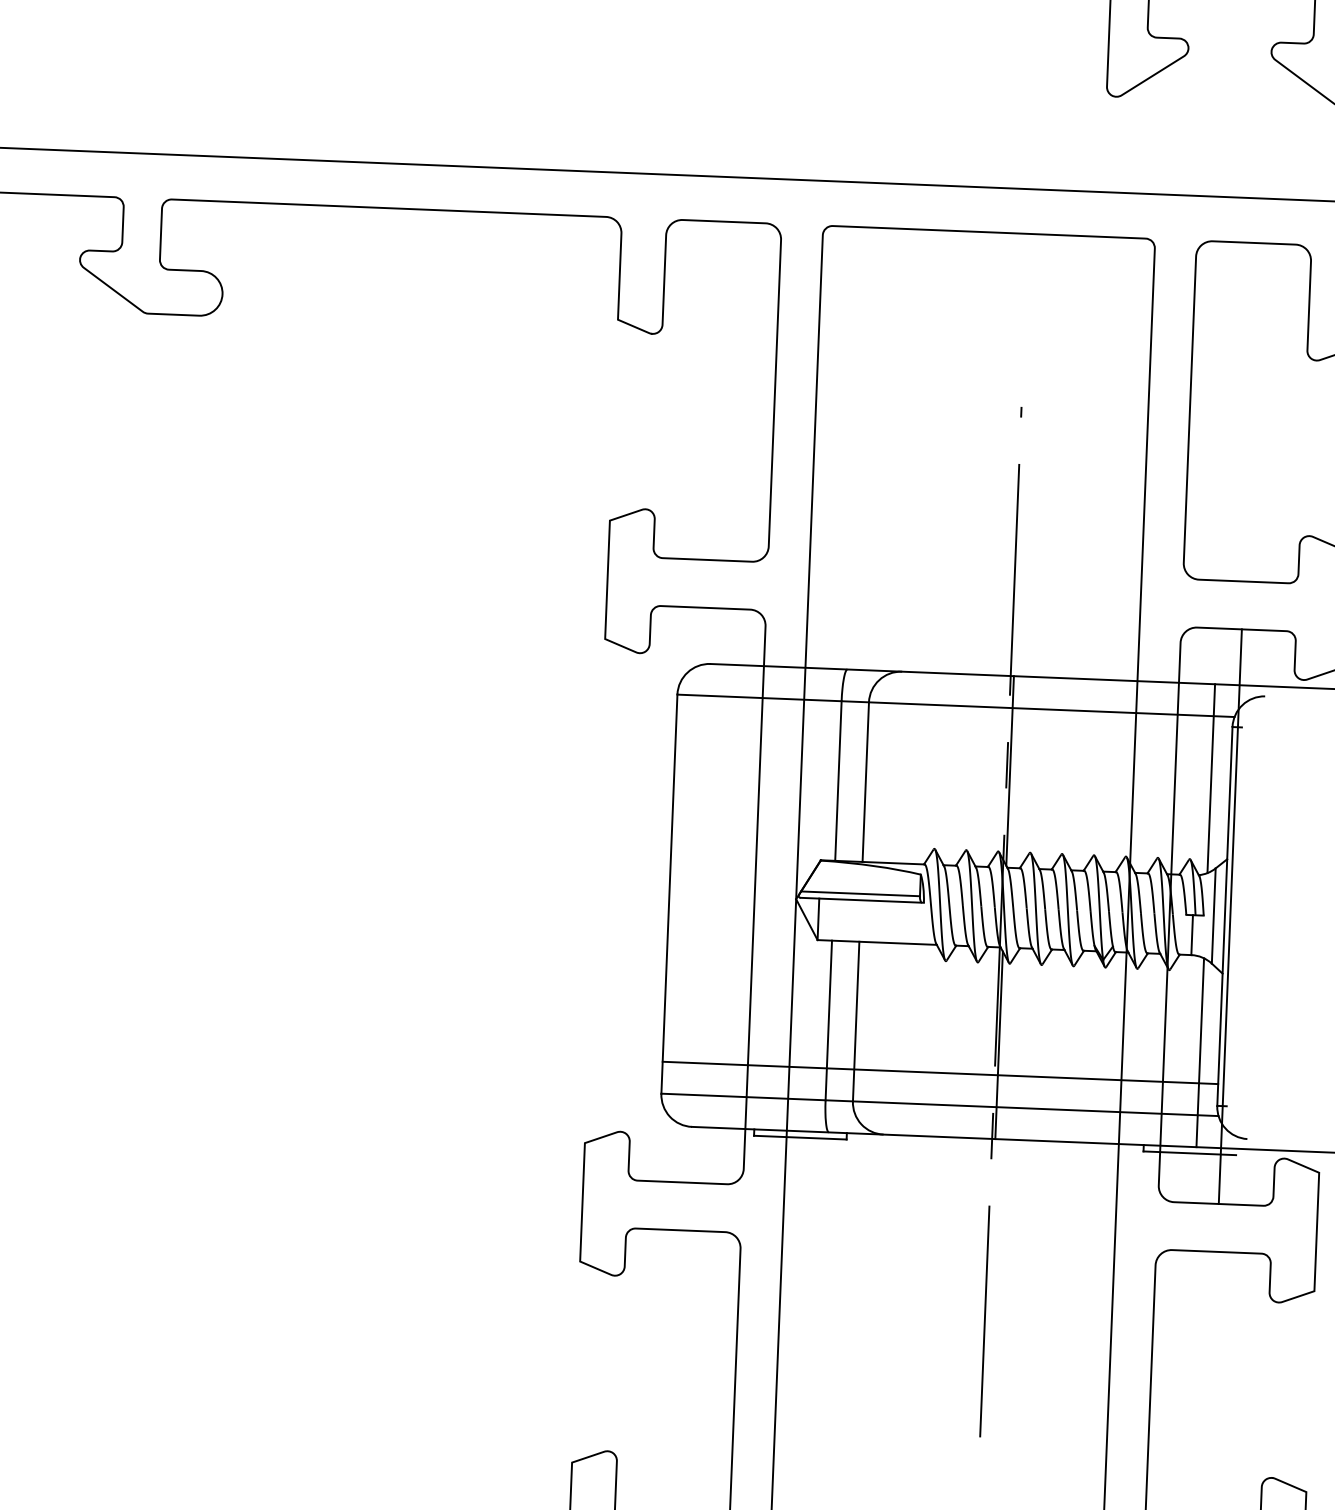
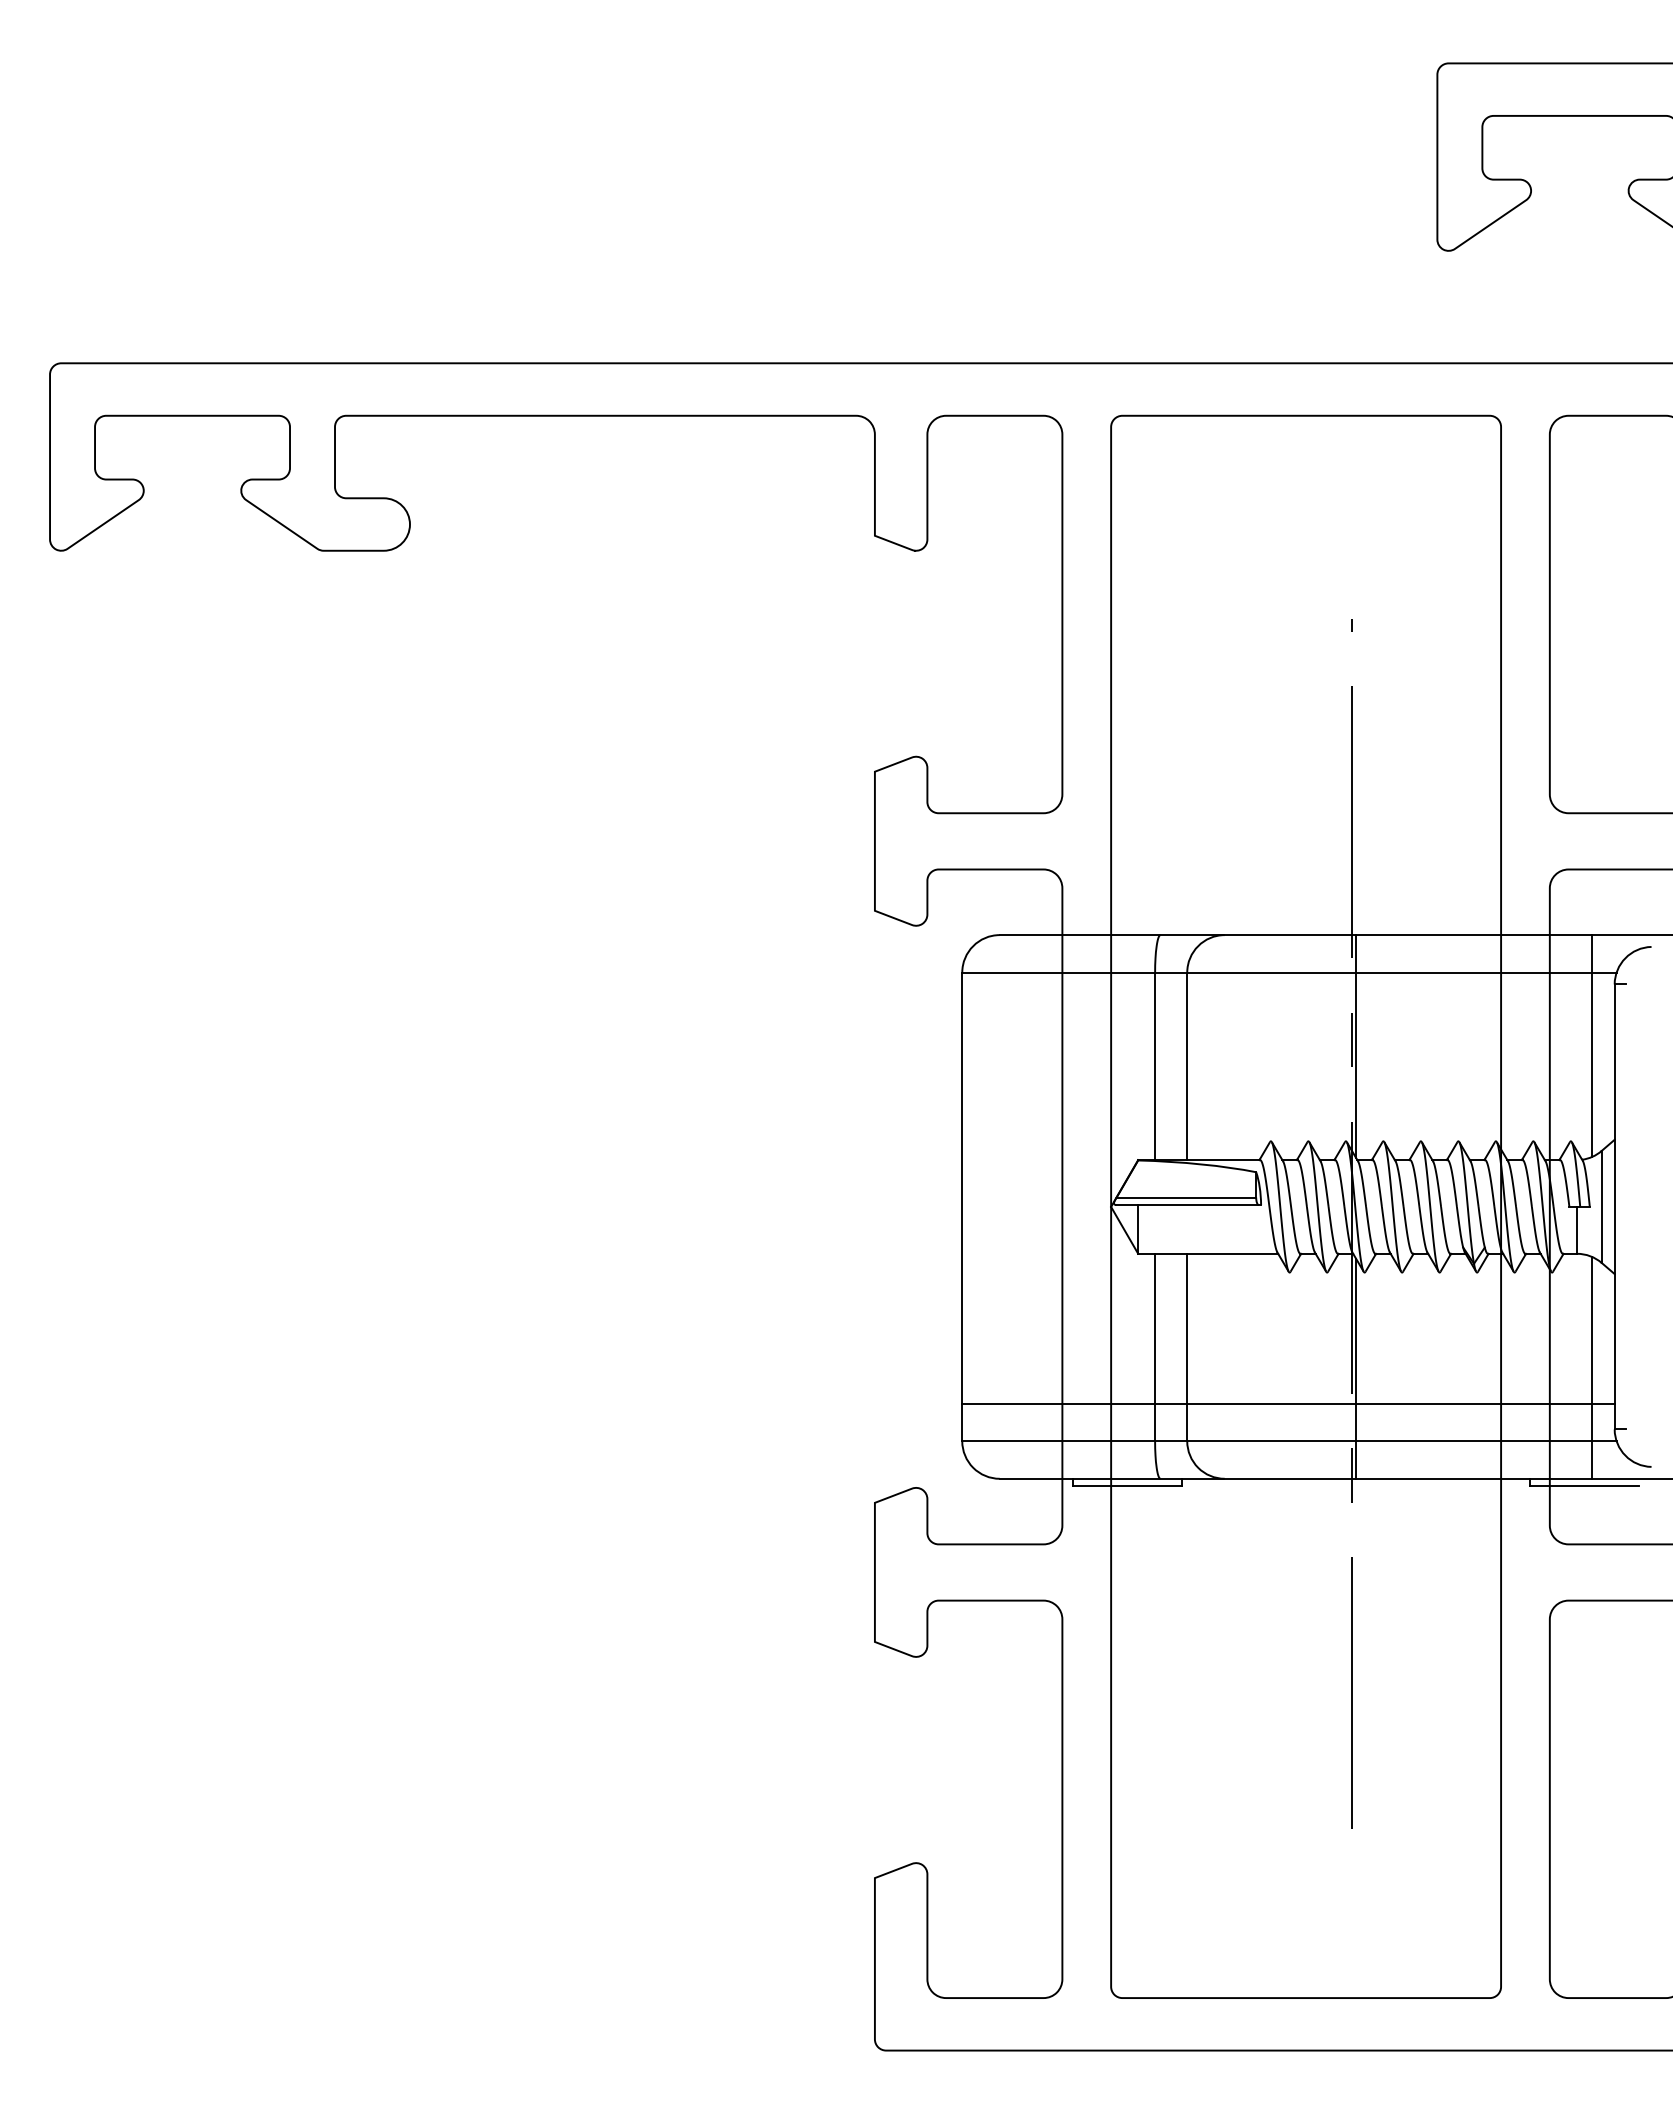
line: (1230, 916) -> (1621, 1206), removed

